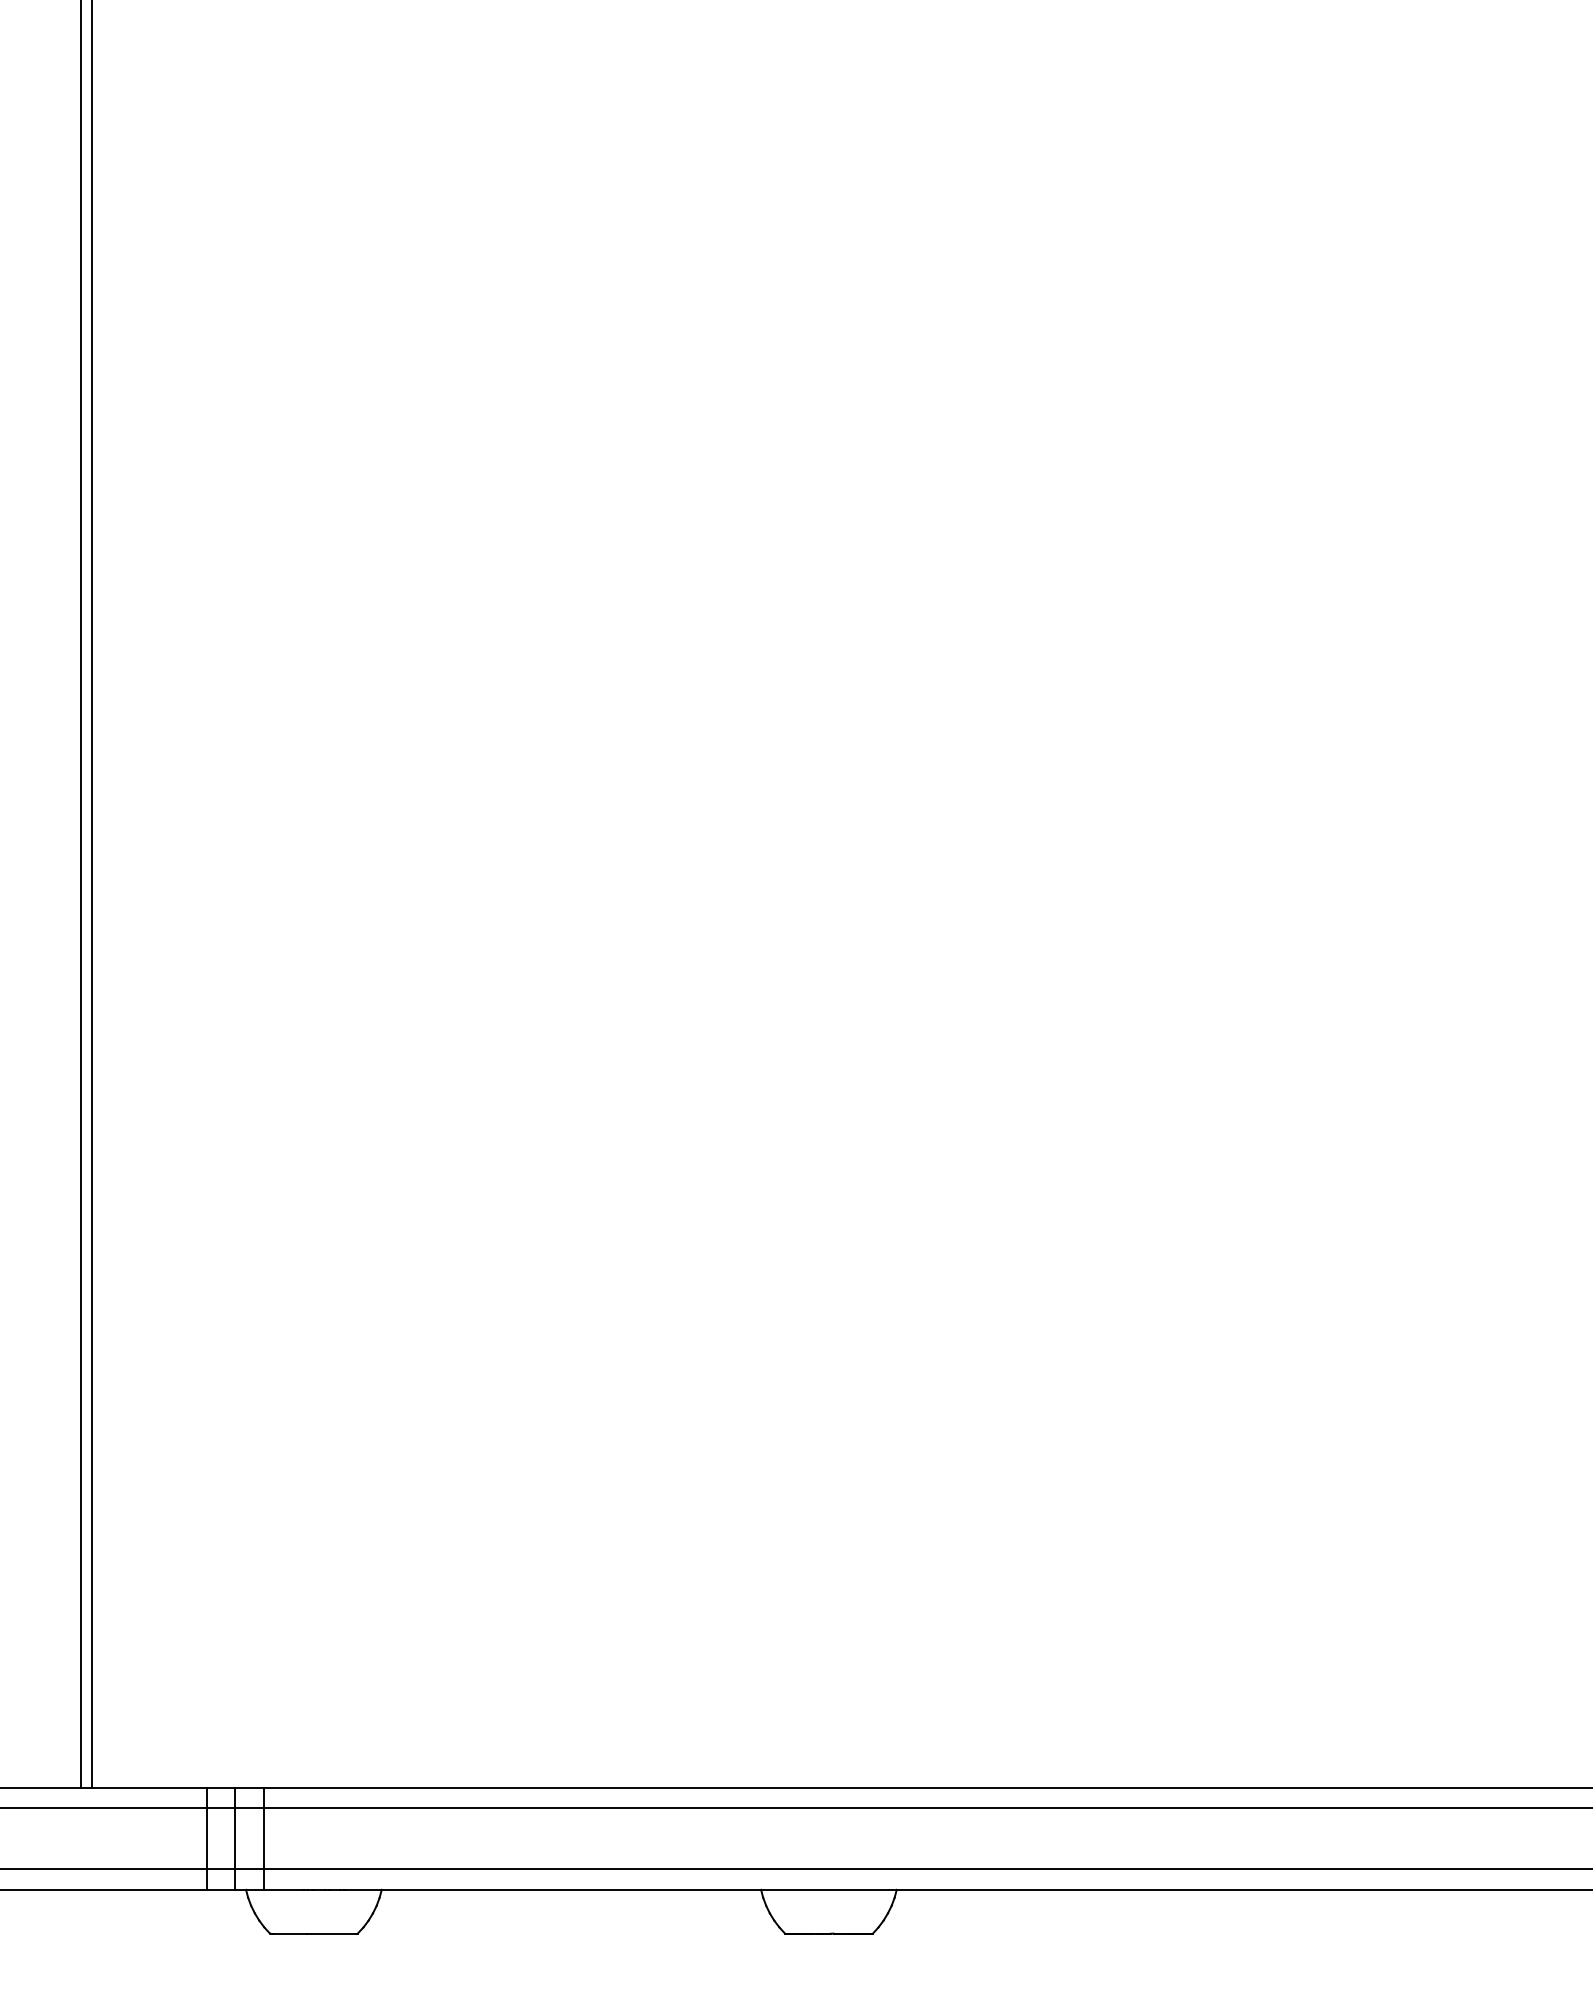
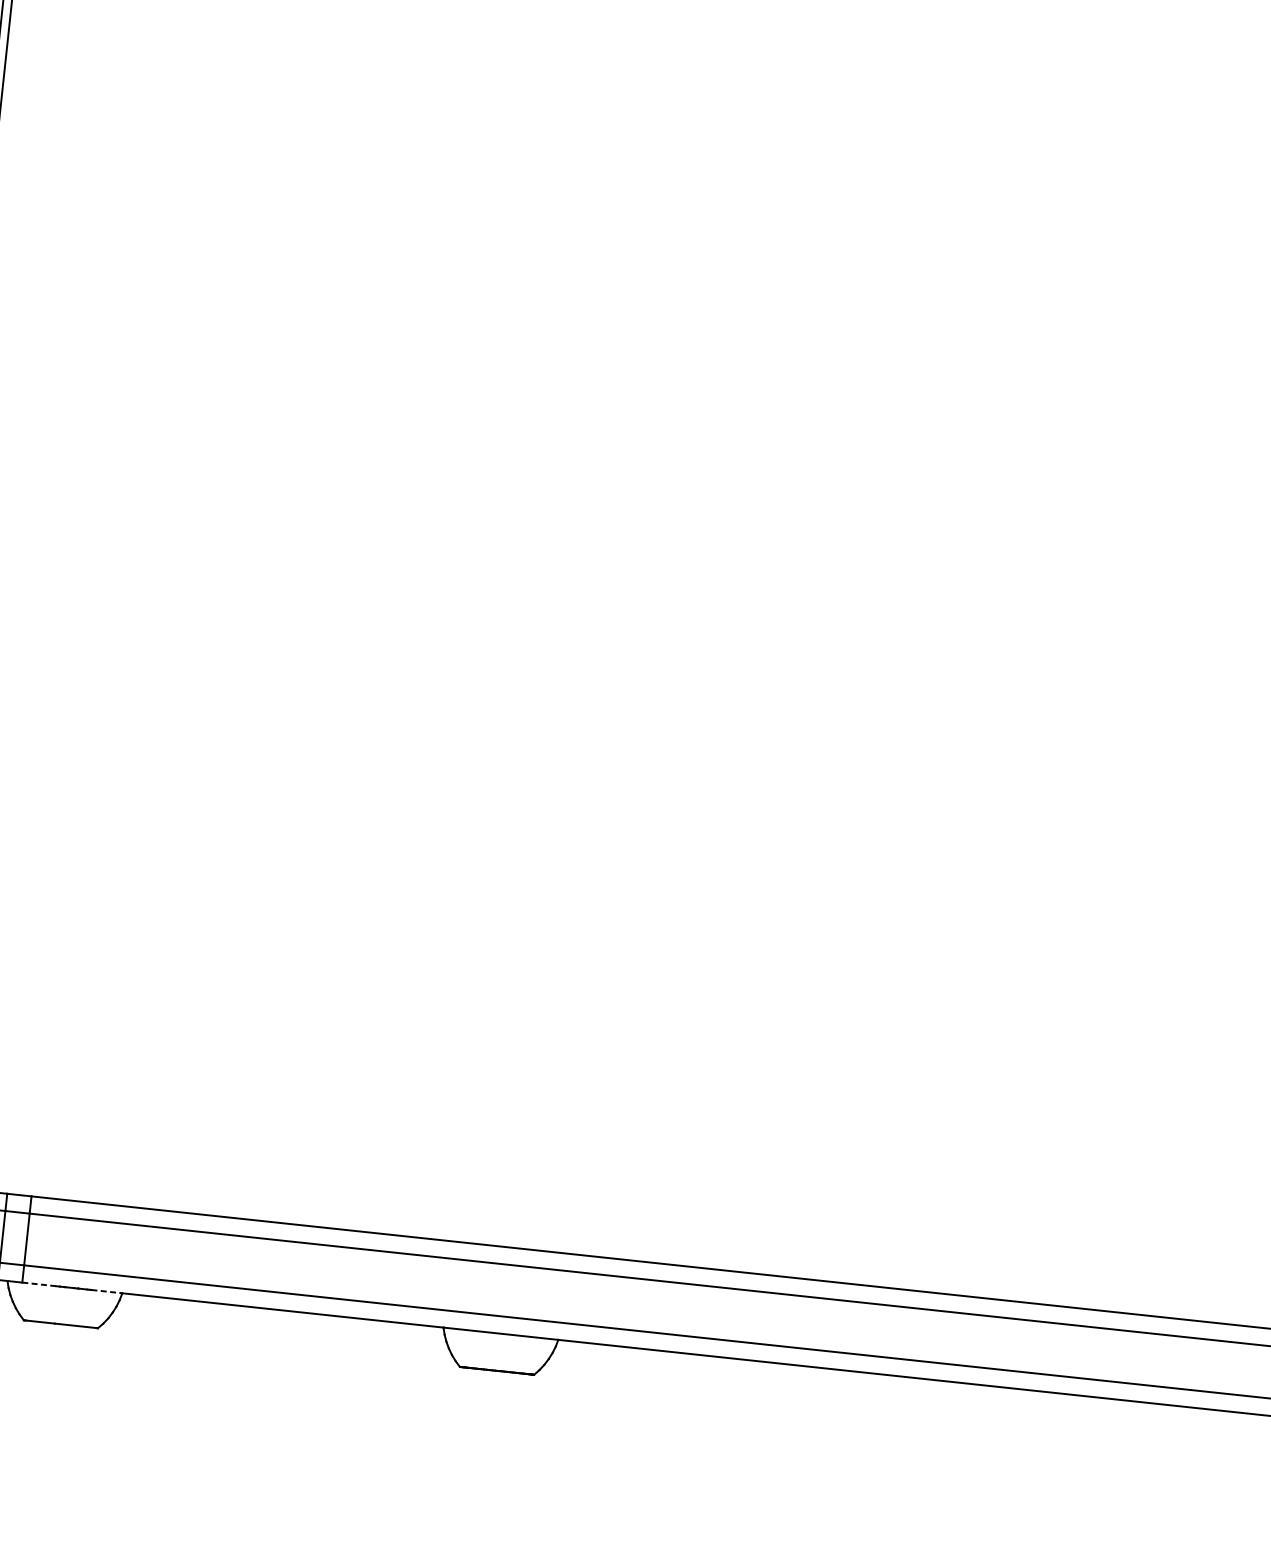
line: (284, 1889) -> (40, 1284), solid -> dashed
line: (363, 1889) -> (106, 1291), solid -> dashed

